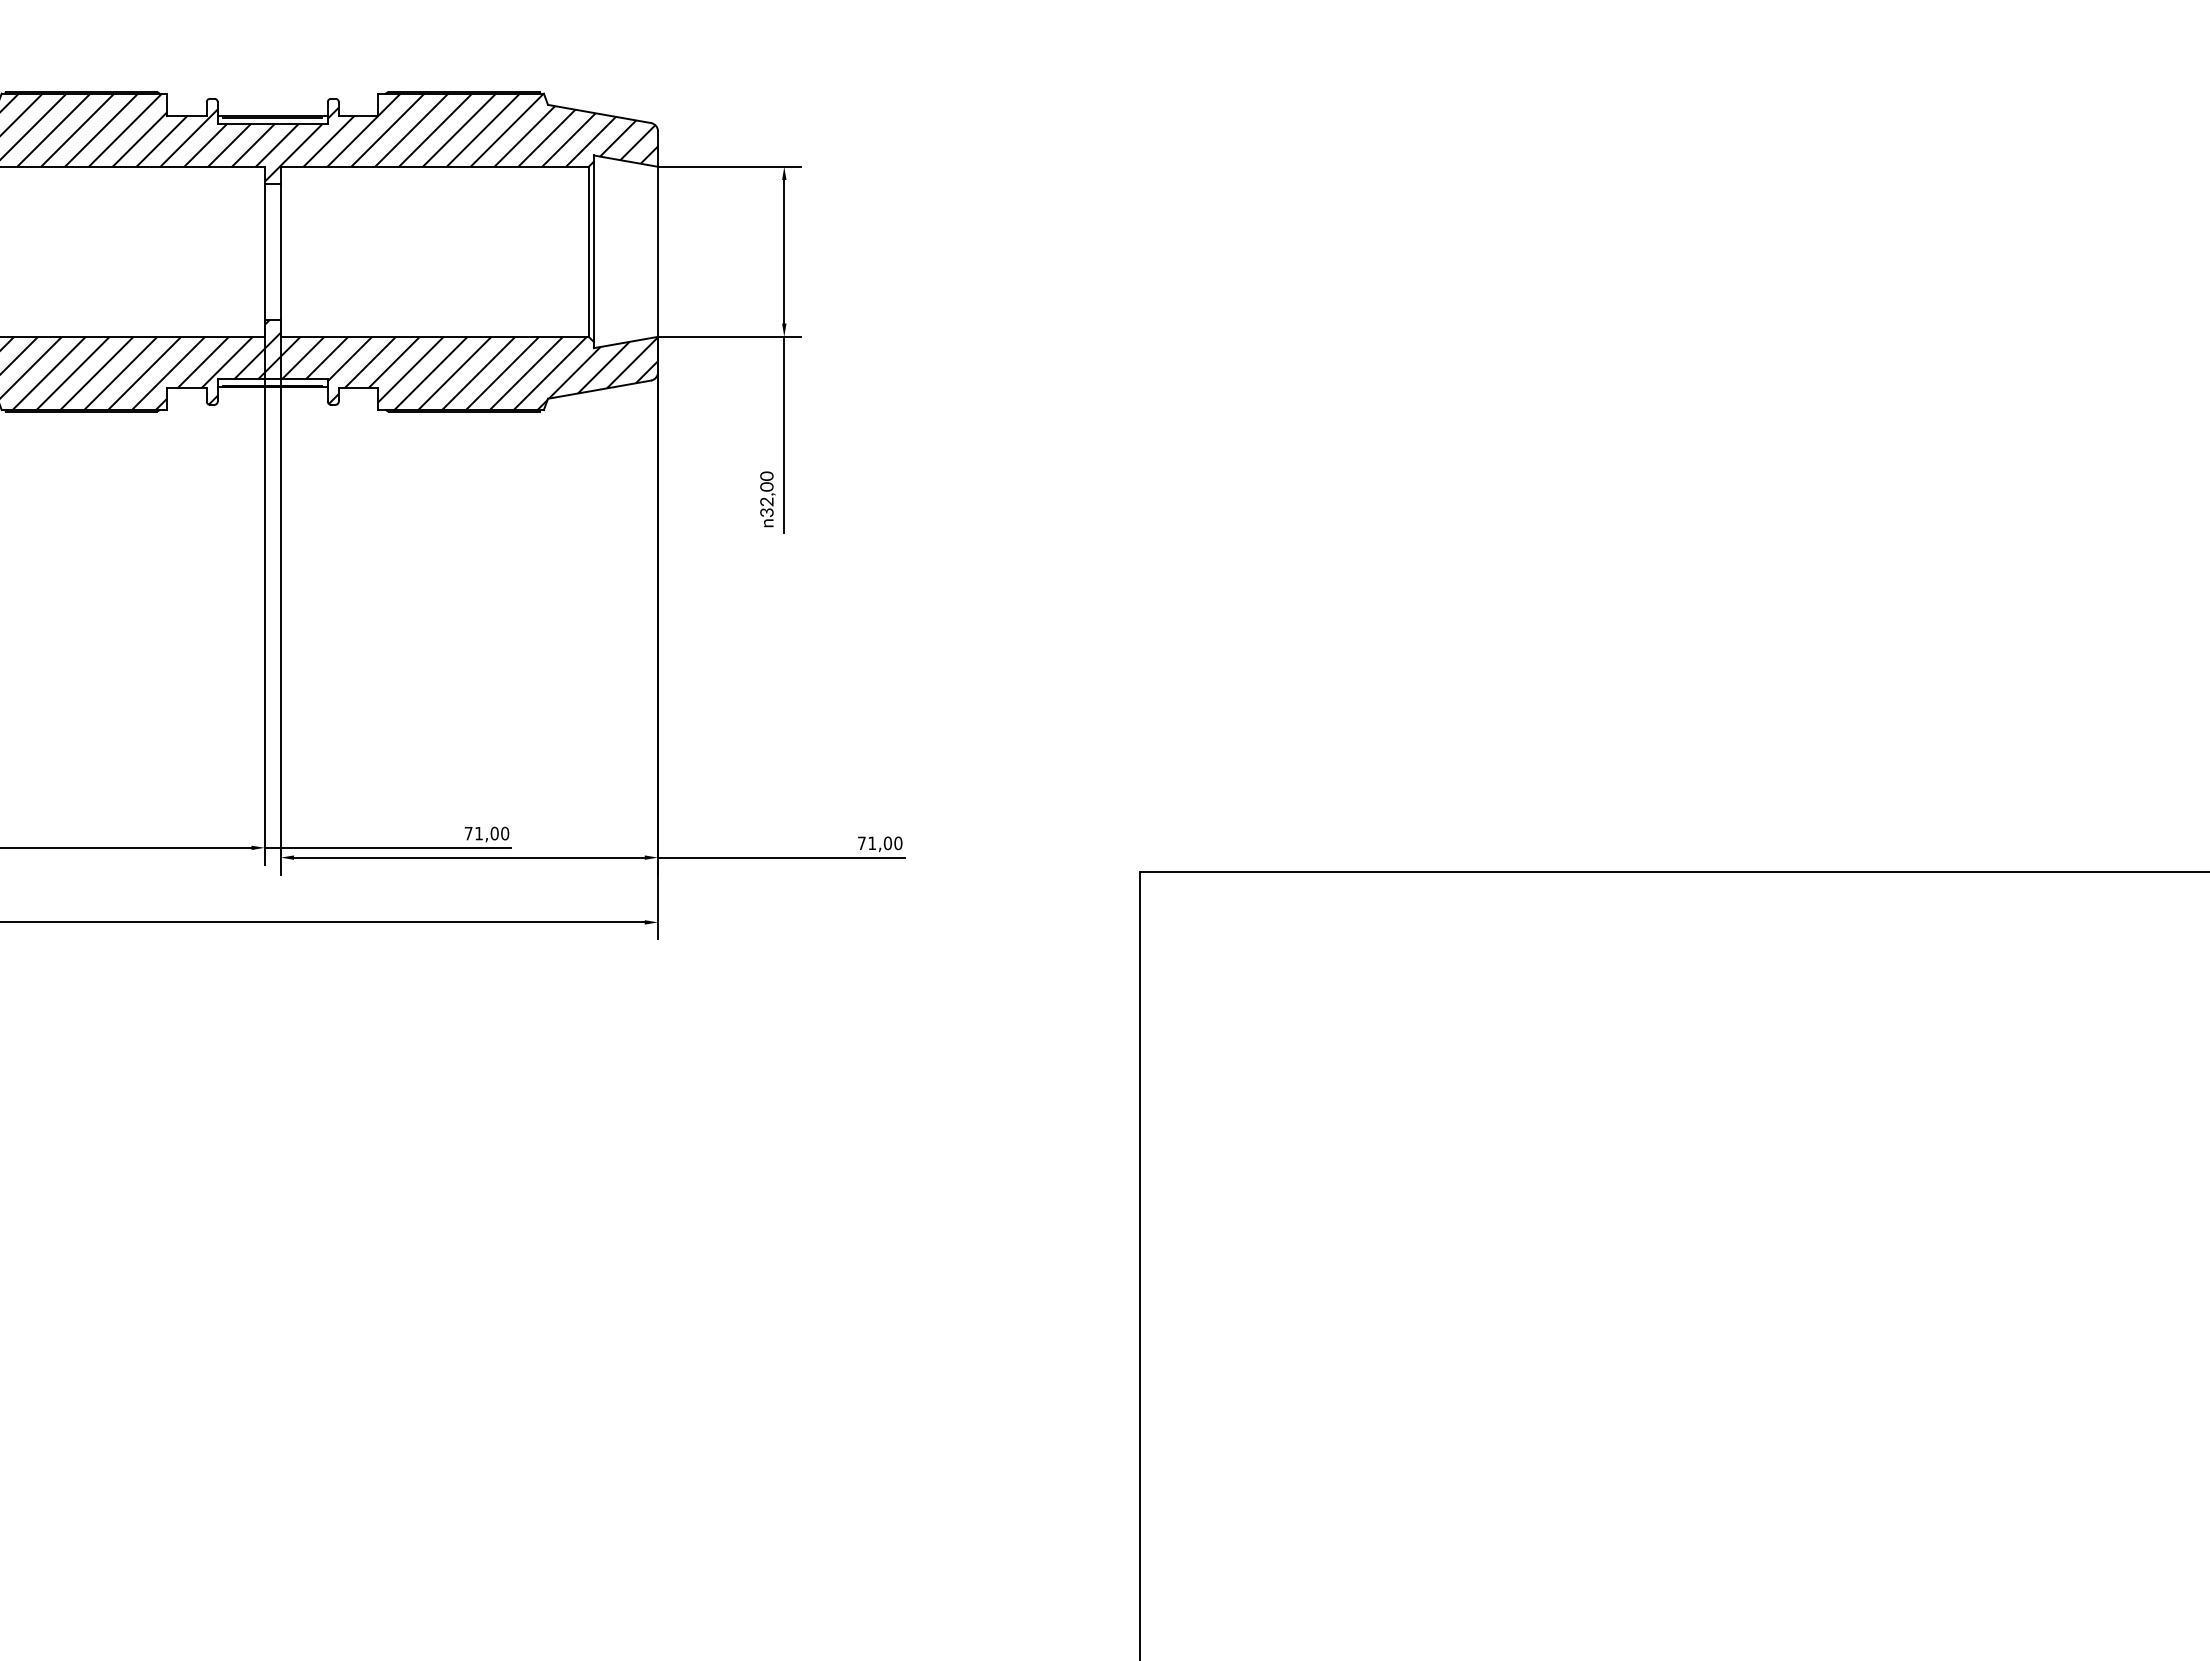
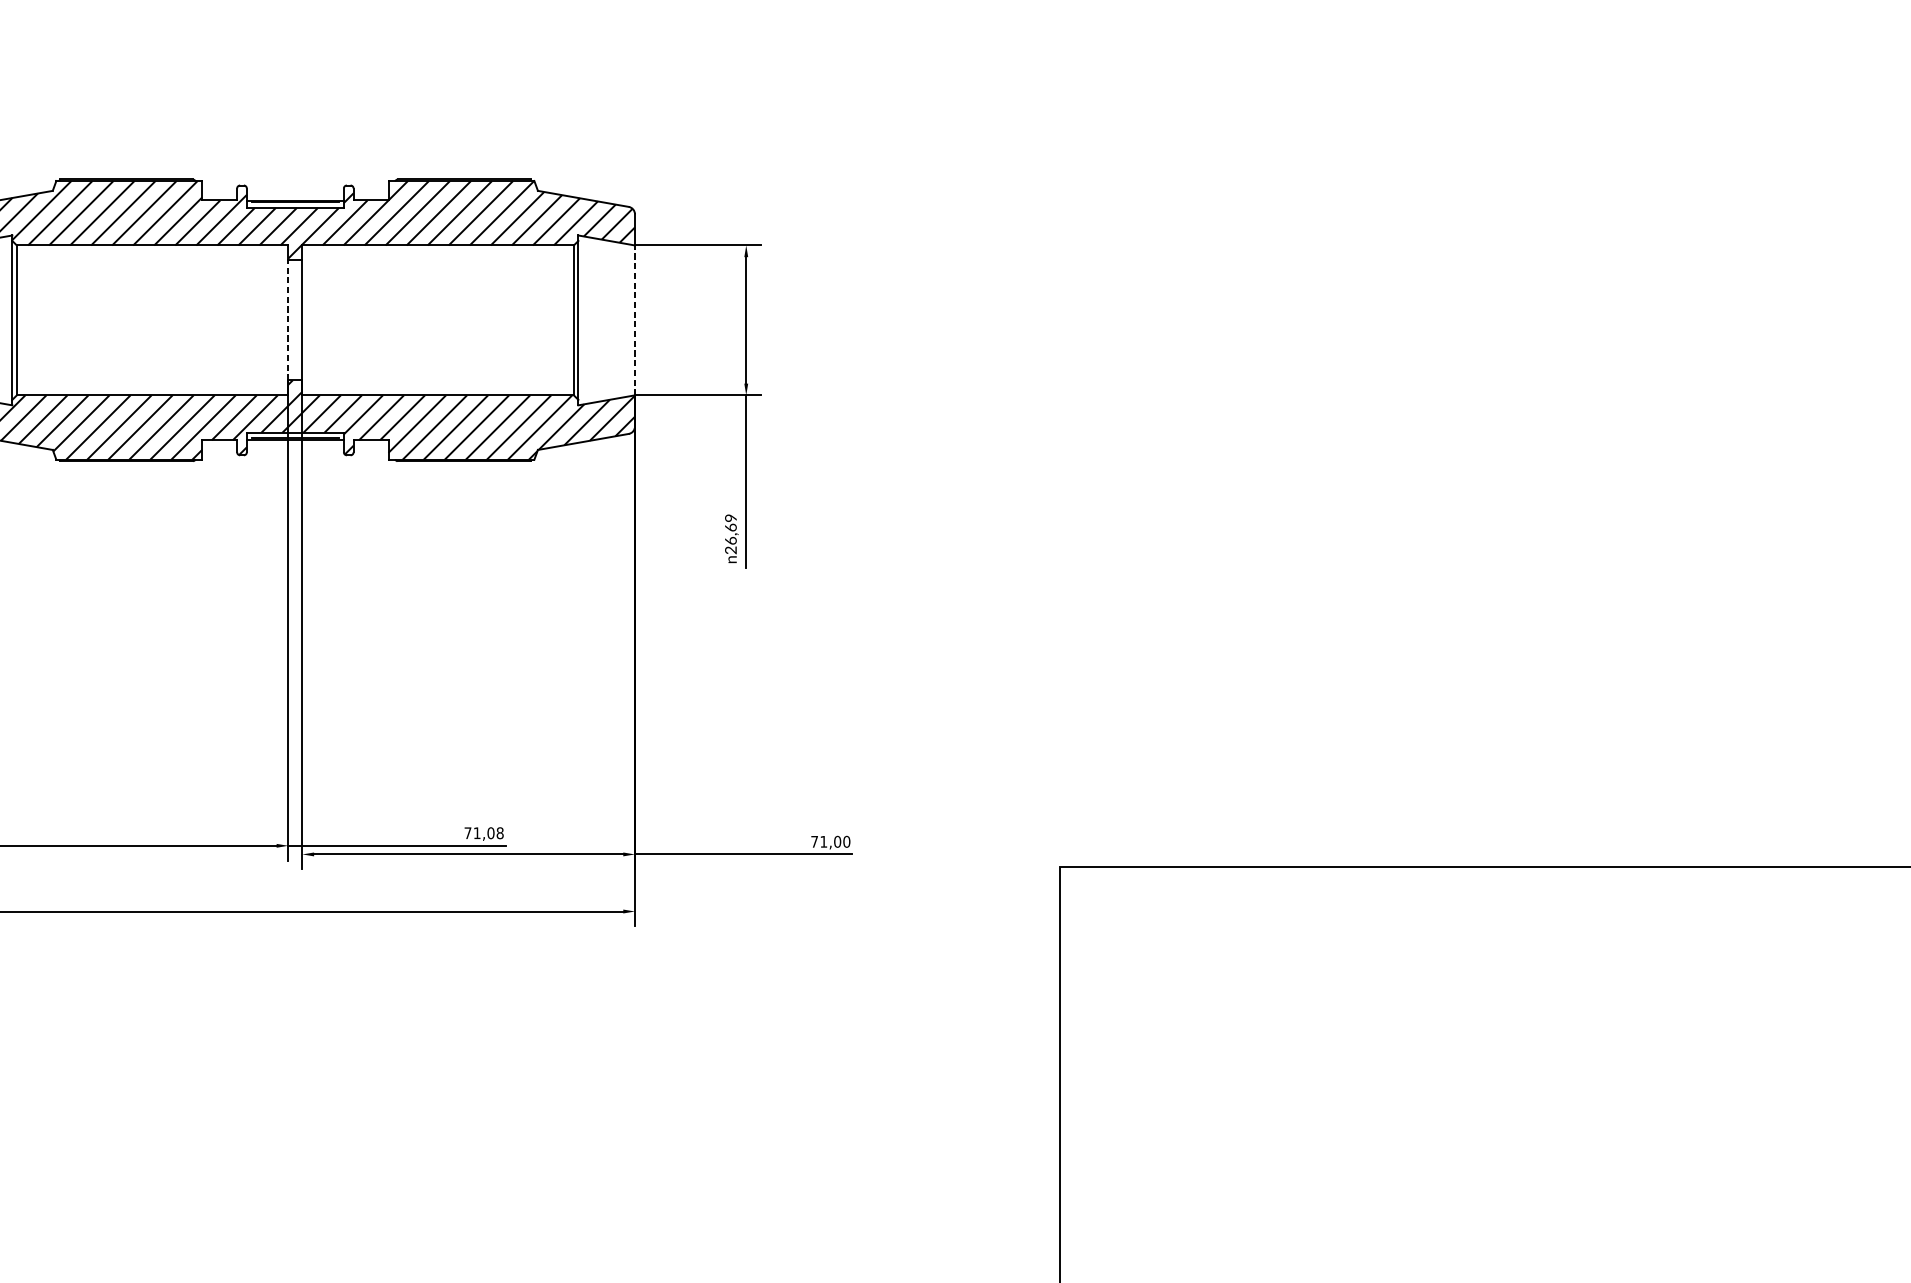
line: (264, 251) -> (288, 320), solid -> dashed
line: (658, 251) -> (635, 320), solid -> dashed
text: (766, 494) -> (730, 534), 32,00 -> 26,69
text: (505, 833) -> (500, 833), 71,00 -> 71,08

